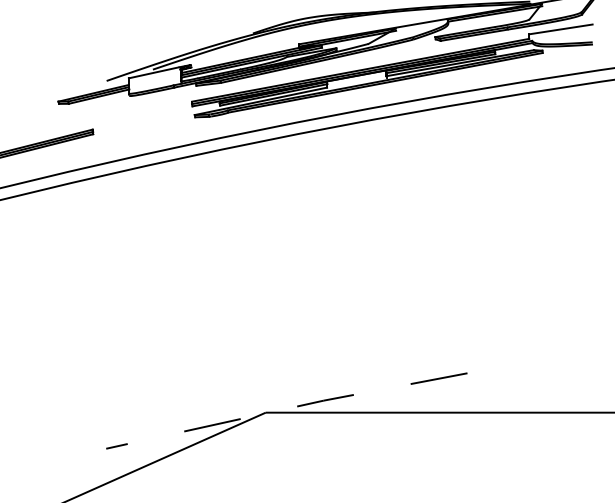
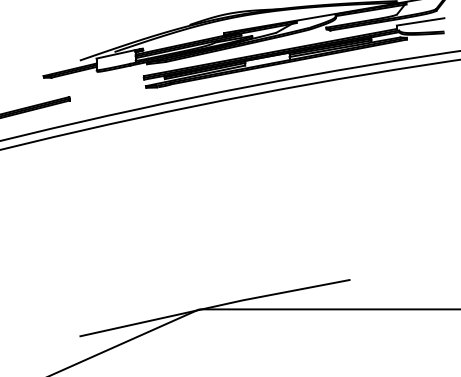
line: (286, 408) -> (214, 306), dashed -> solid

